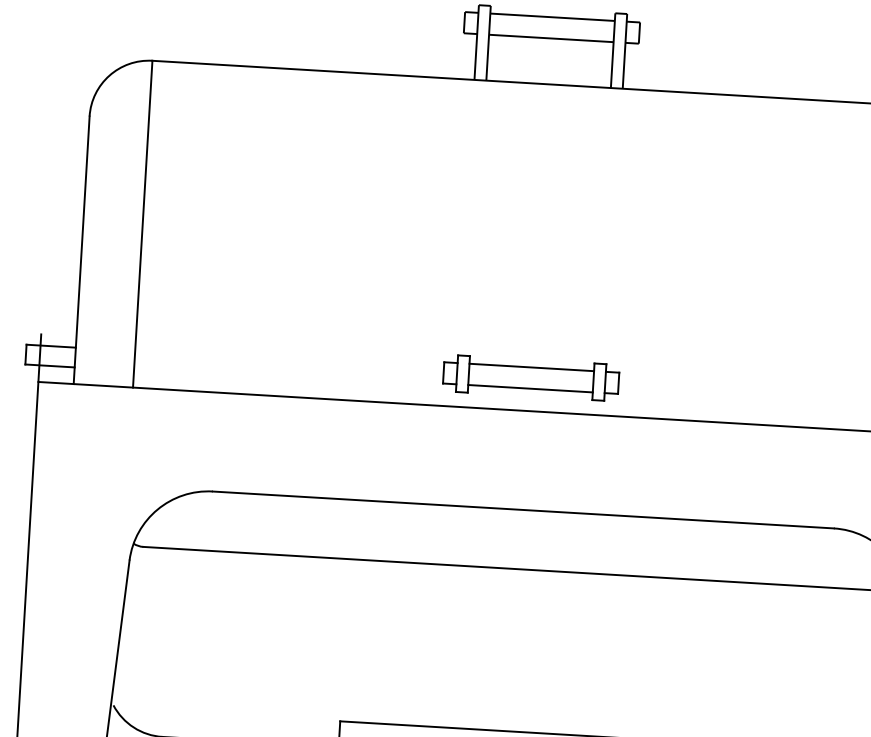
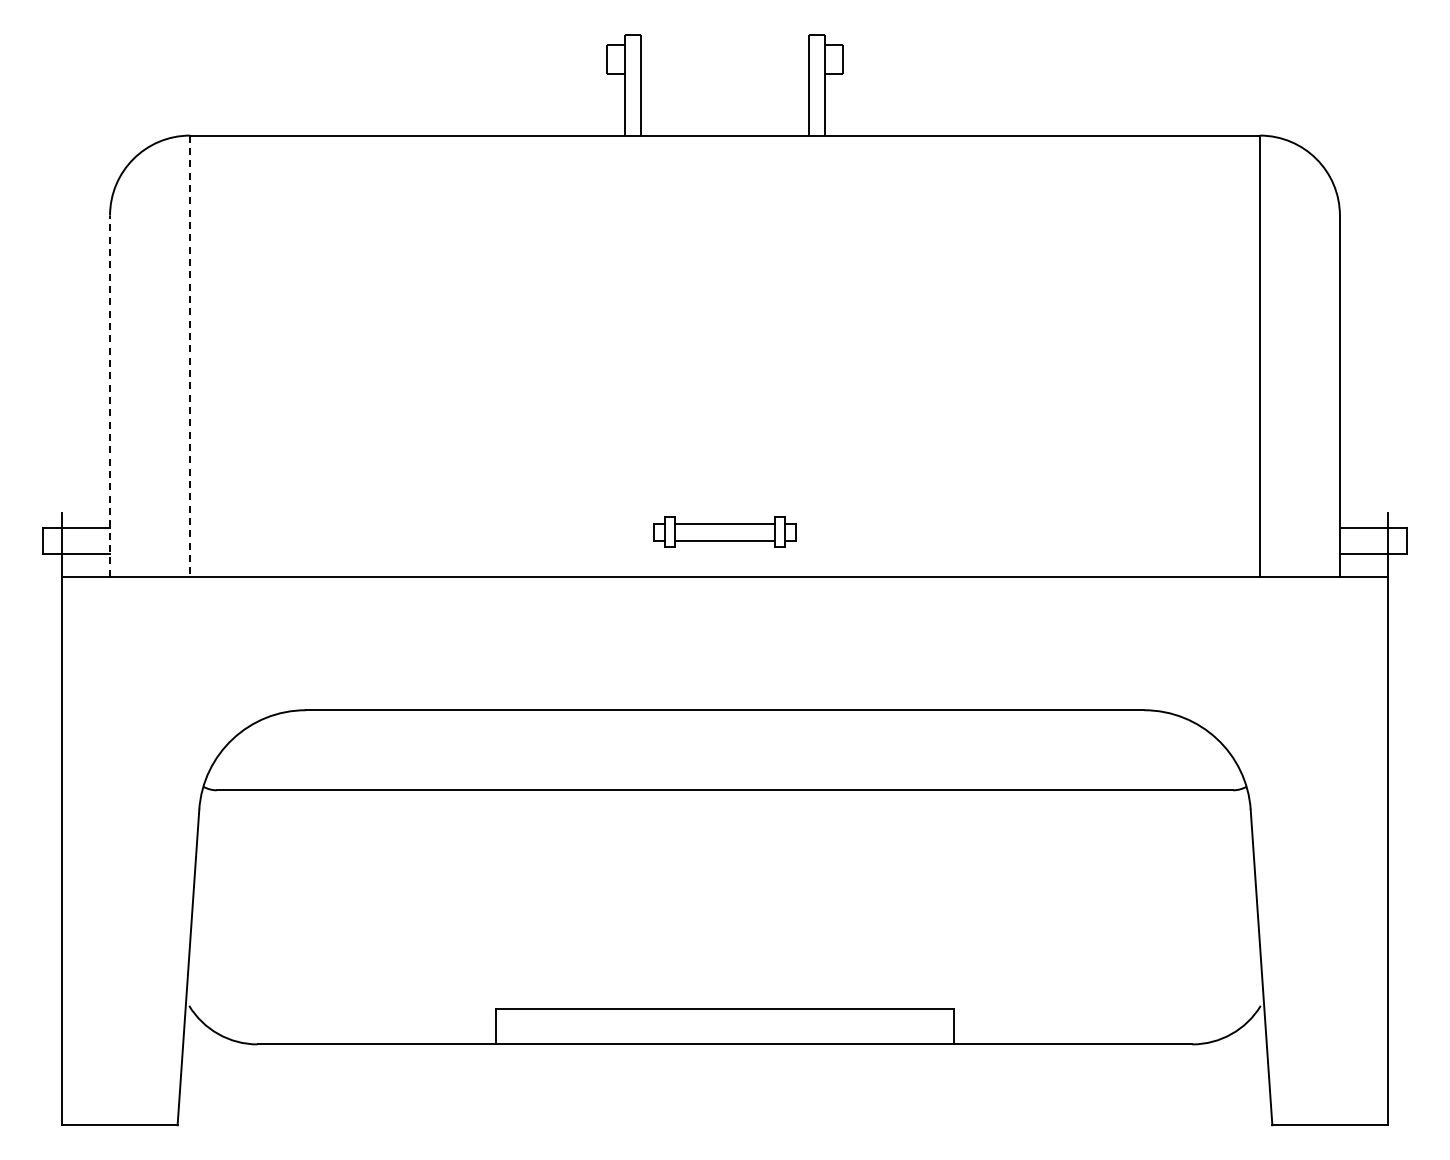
line: (552, 17) -> (724, 45), removed
line: (550, 38) -> (724, 73), removed
line: (143, 224) -> (190, 356), solid -> dashed
line: (81, 250) -> (110, 396), solid -> dashed
part: (530, 378) -> (724, 532), size x0.6

